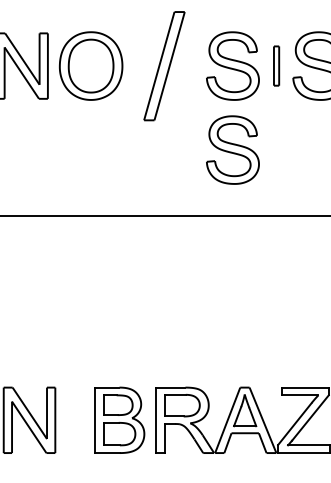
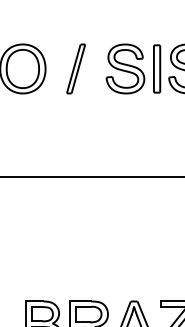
part: (164, 65) -> (75, 68), size x0.62
part: (276, 65) -> (156, 68), size x1.67
part: (232, 149) -> (125, 129), removed

